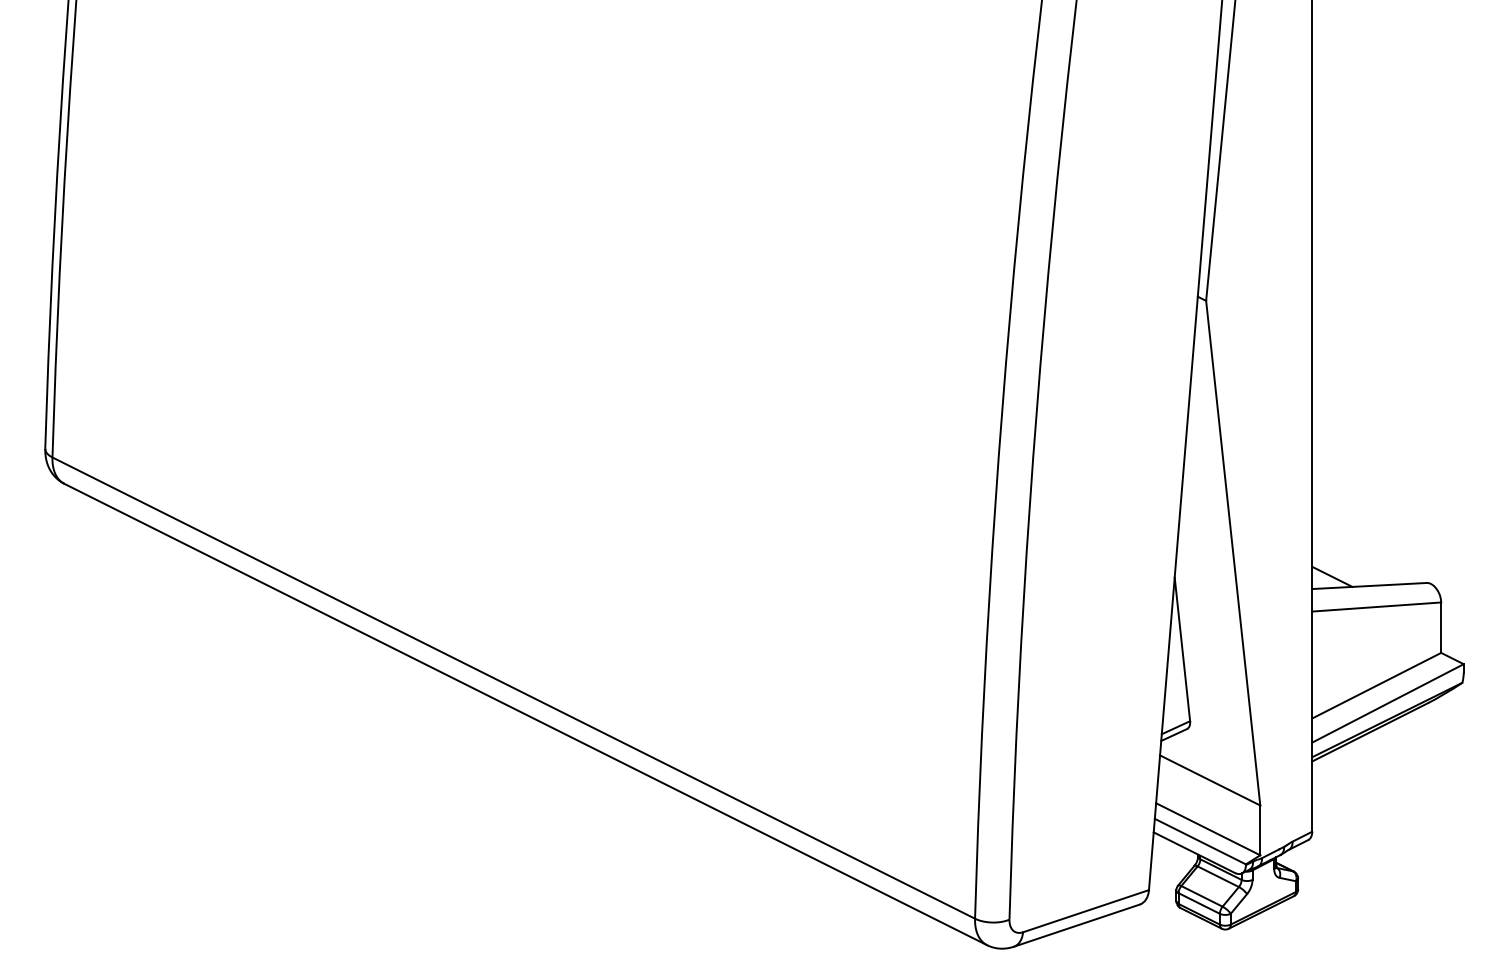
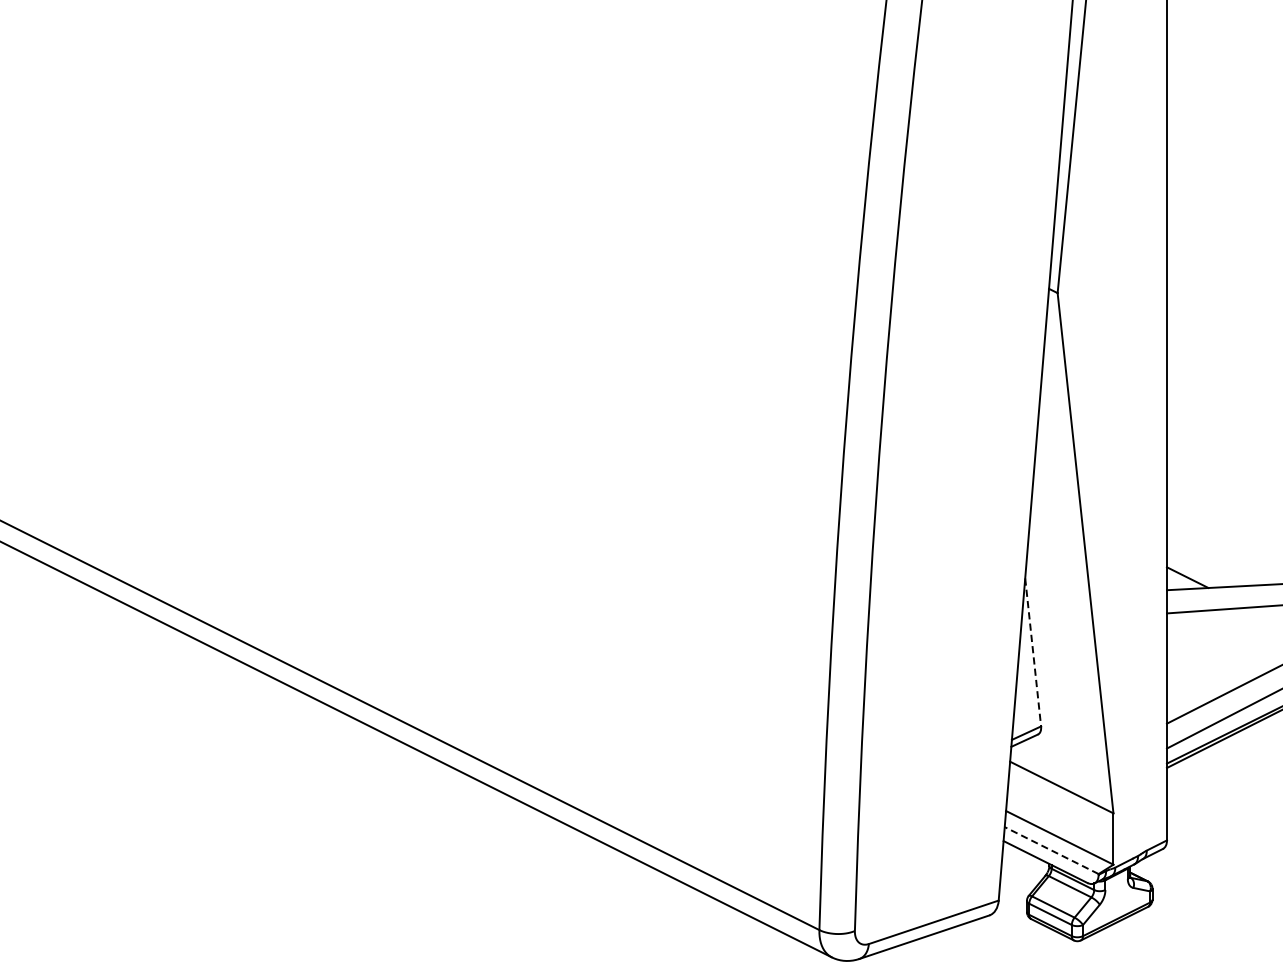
line: (1182, 649) -> (1033, 652), solid -> dashed
line: (1200, 841) -> (1051, 850), solid -> dashed

